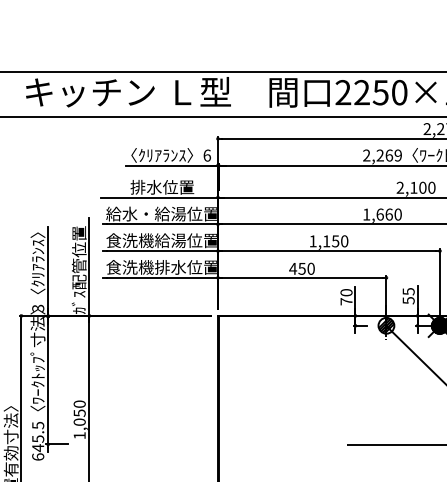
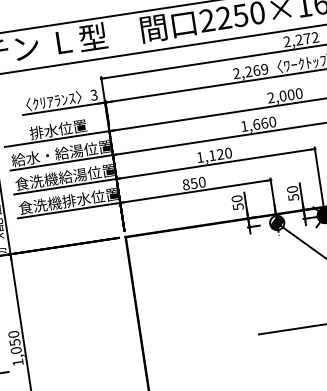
text: (206, 155) -> (93, 95), 6 -> 3
text: (413, 187) -> (282, 95), 2,100 -> 2,000
text: (335, 241) -> (220, 154), 1,150 -> 1,120
text: (293, 268) -> (186, 184), 450 -> 850
text: (408, 291) -> (292, 189), 55 -> 50
text: (346, 301) -> (238, 206), 70 -> 50

